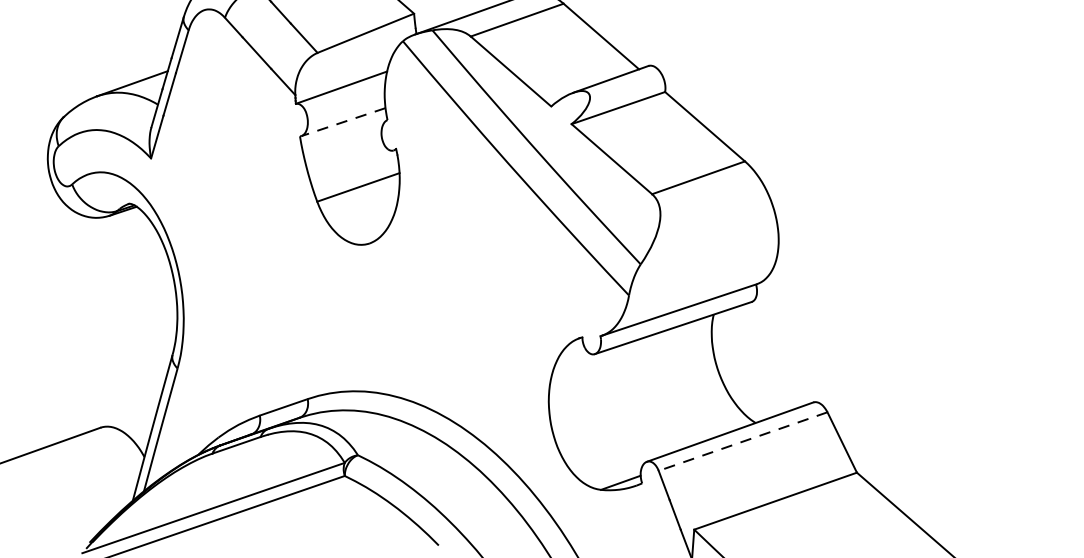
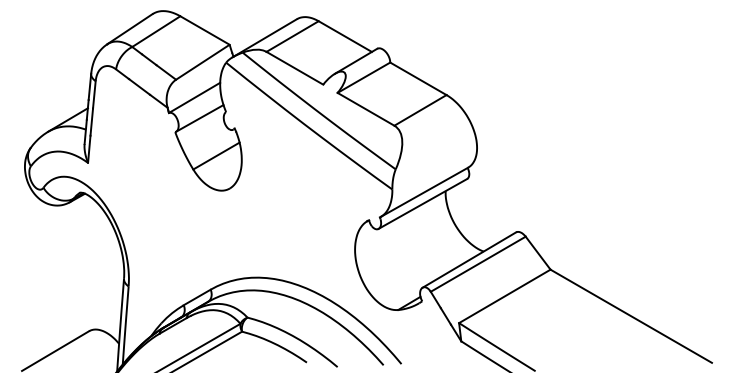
line: (342, 122) -> (199, 118), dashed -> solid
line: (743, 442) -> (478, 264), dashed -> solid

